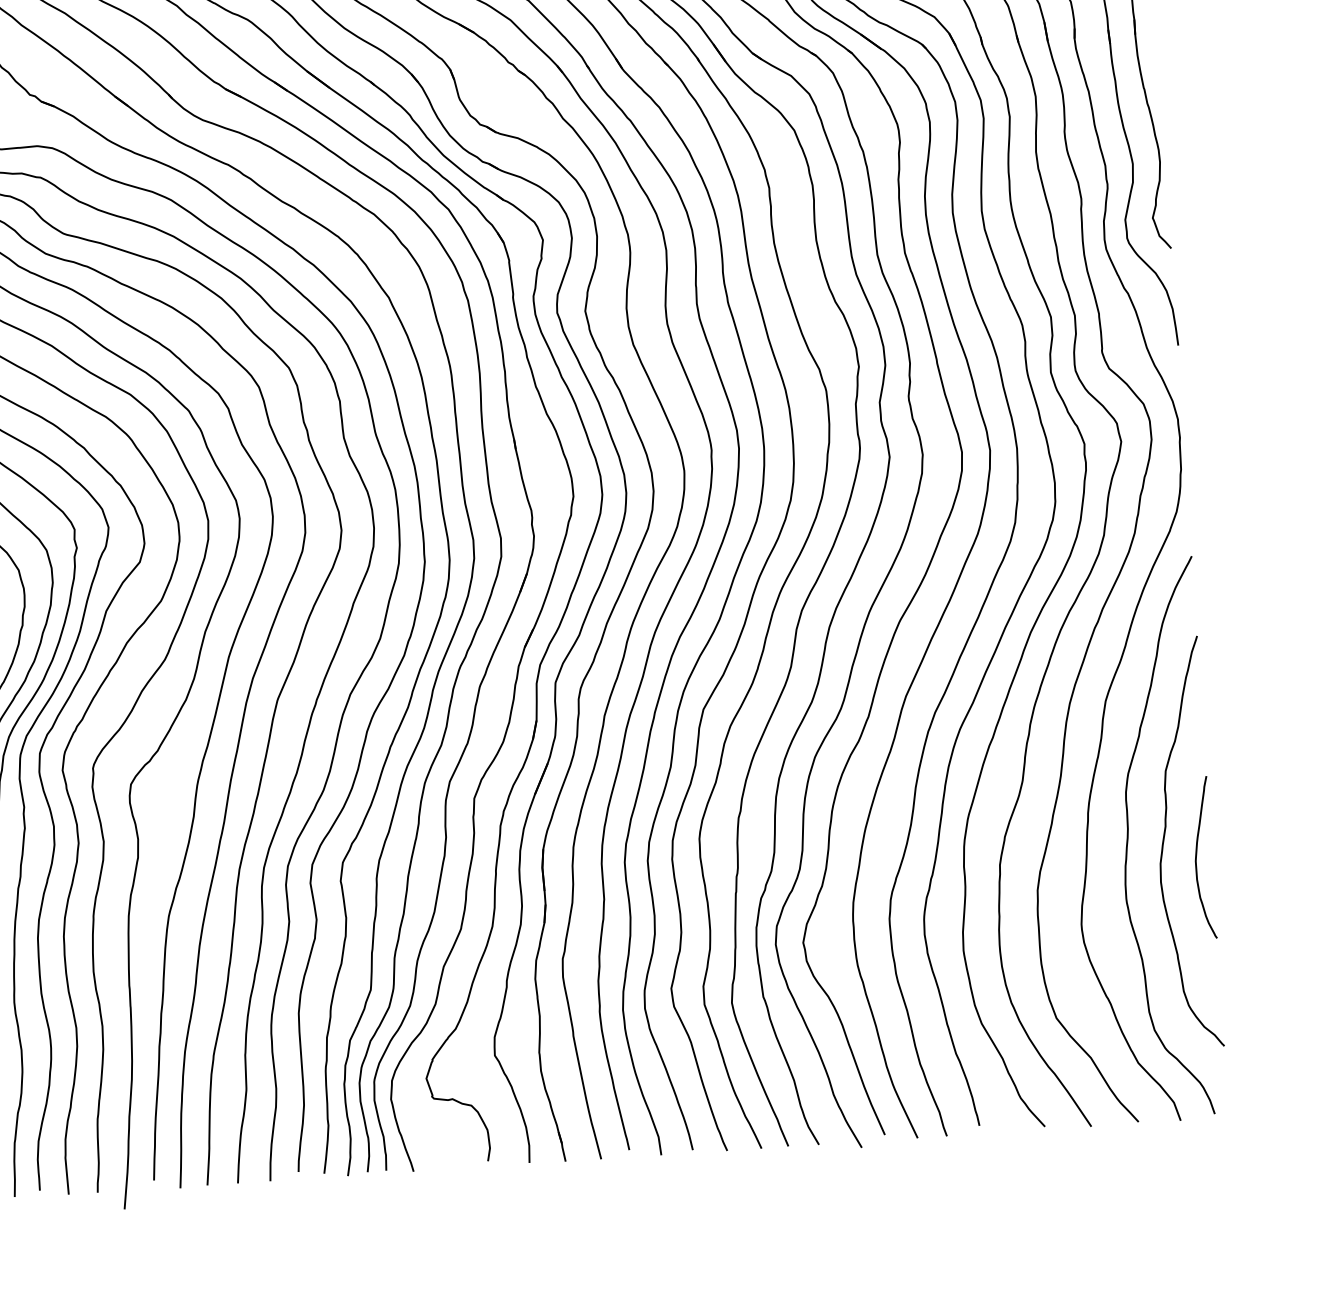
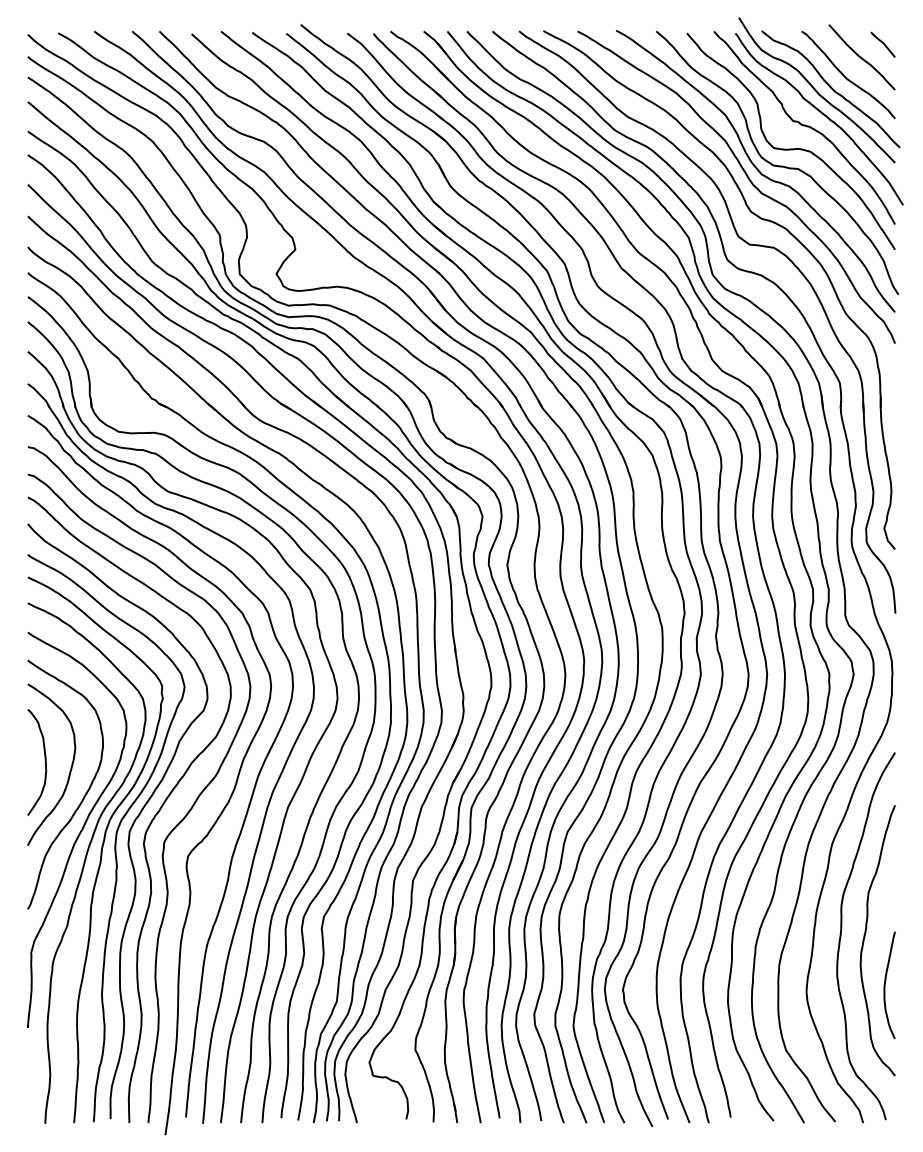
curve: (1197, 858) -> (885, 985), moved

